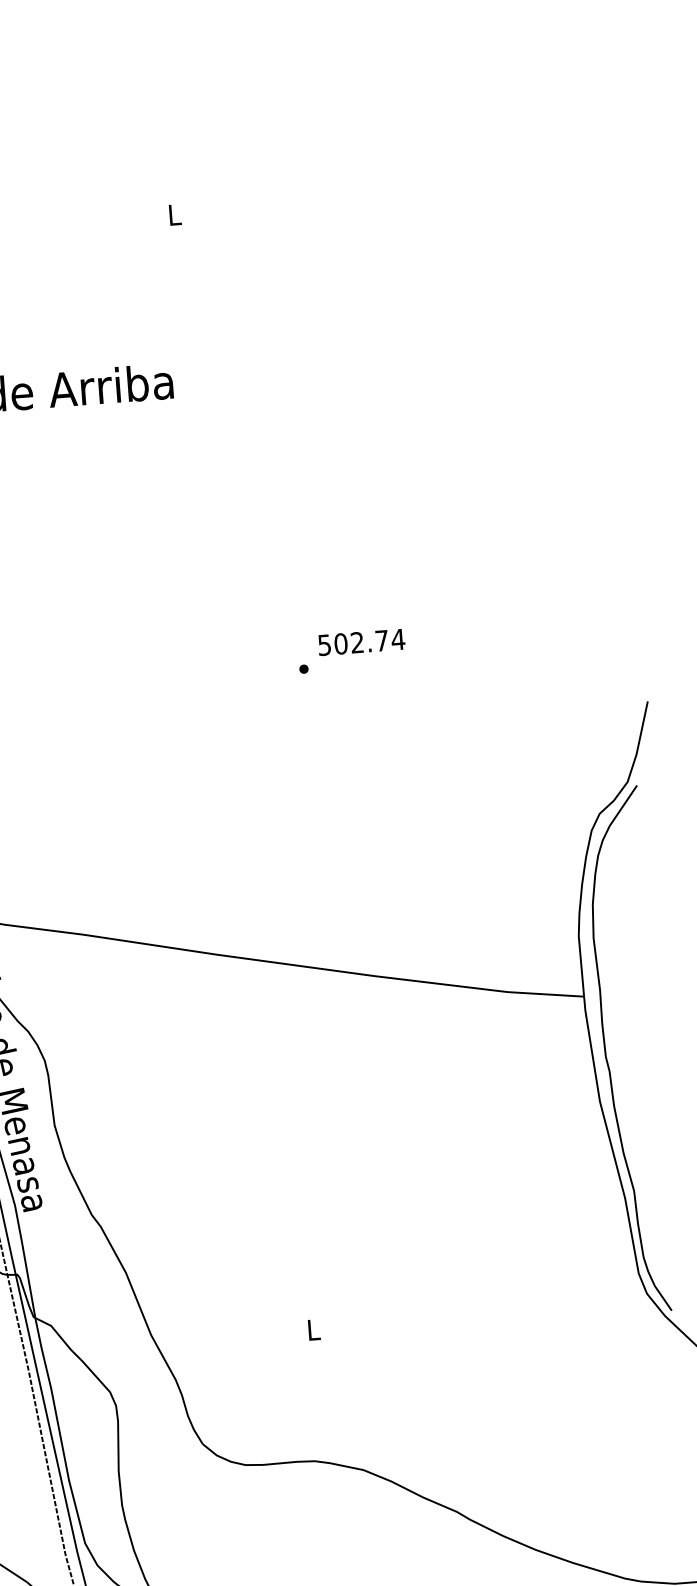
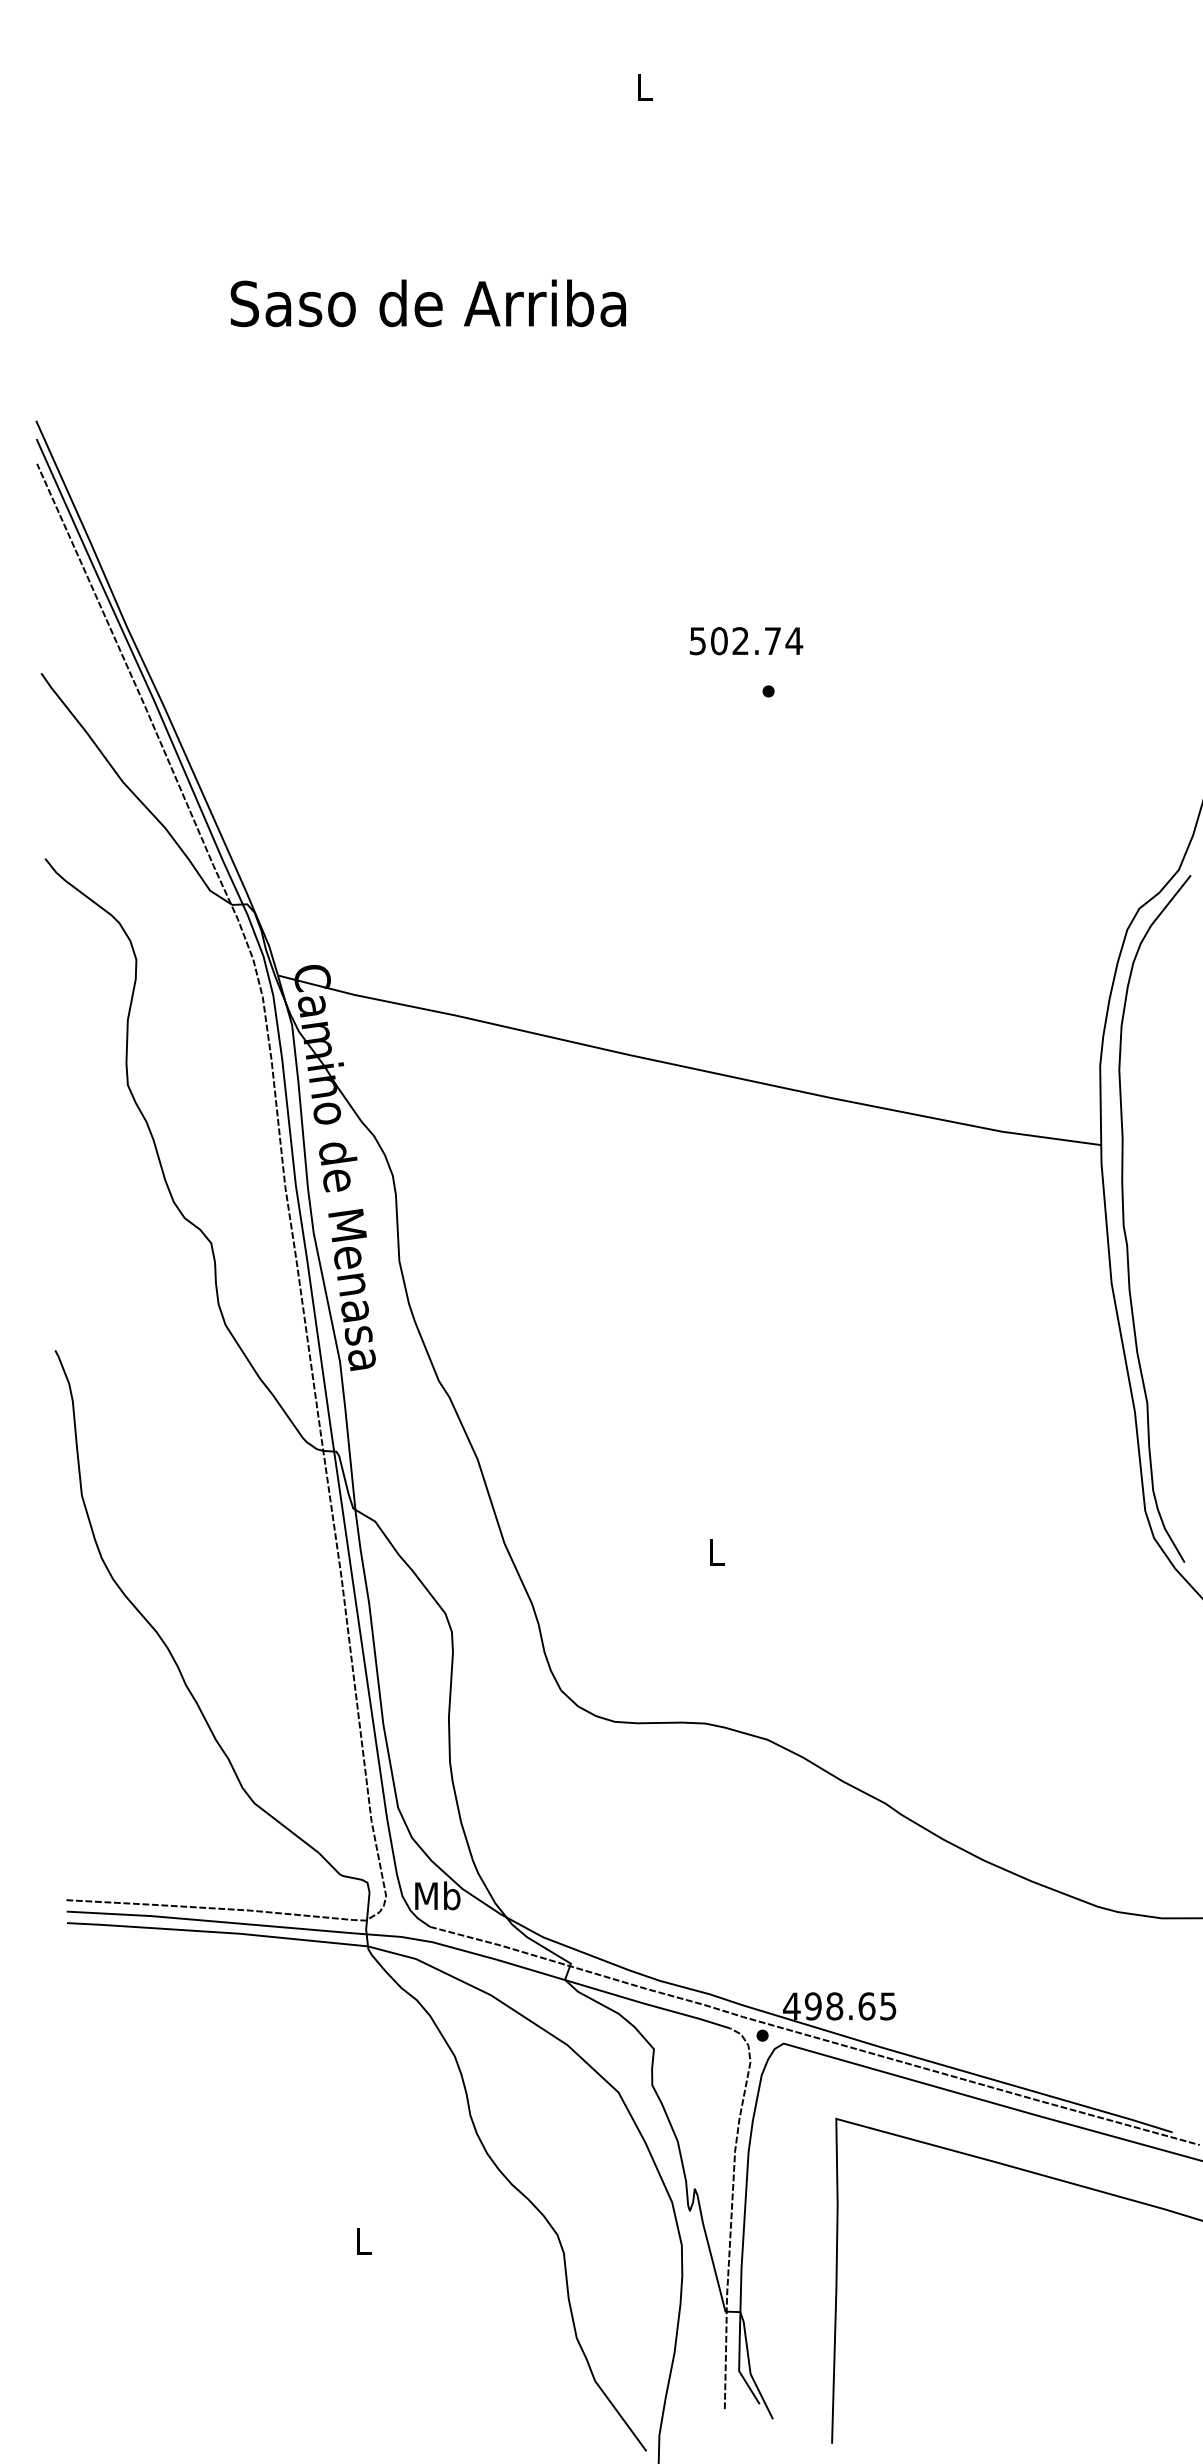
text: (361, 642) -> (746, 641), moved

